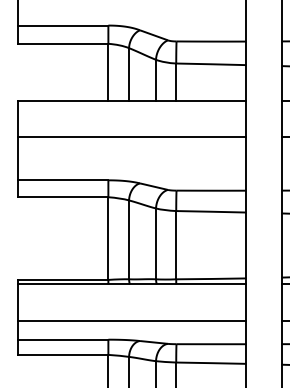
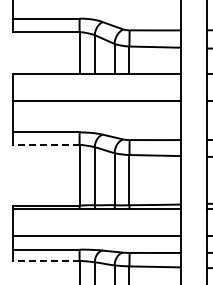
line: (62, 196) -> (45, 144), solid -> dashed
line: (62, 354) -> (45, 260), solid -> dashed

